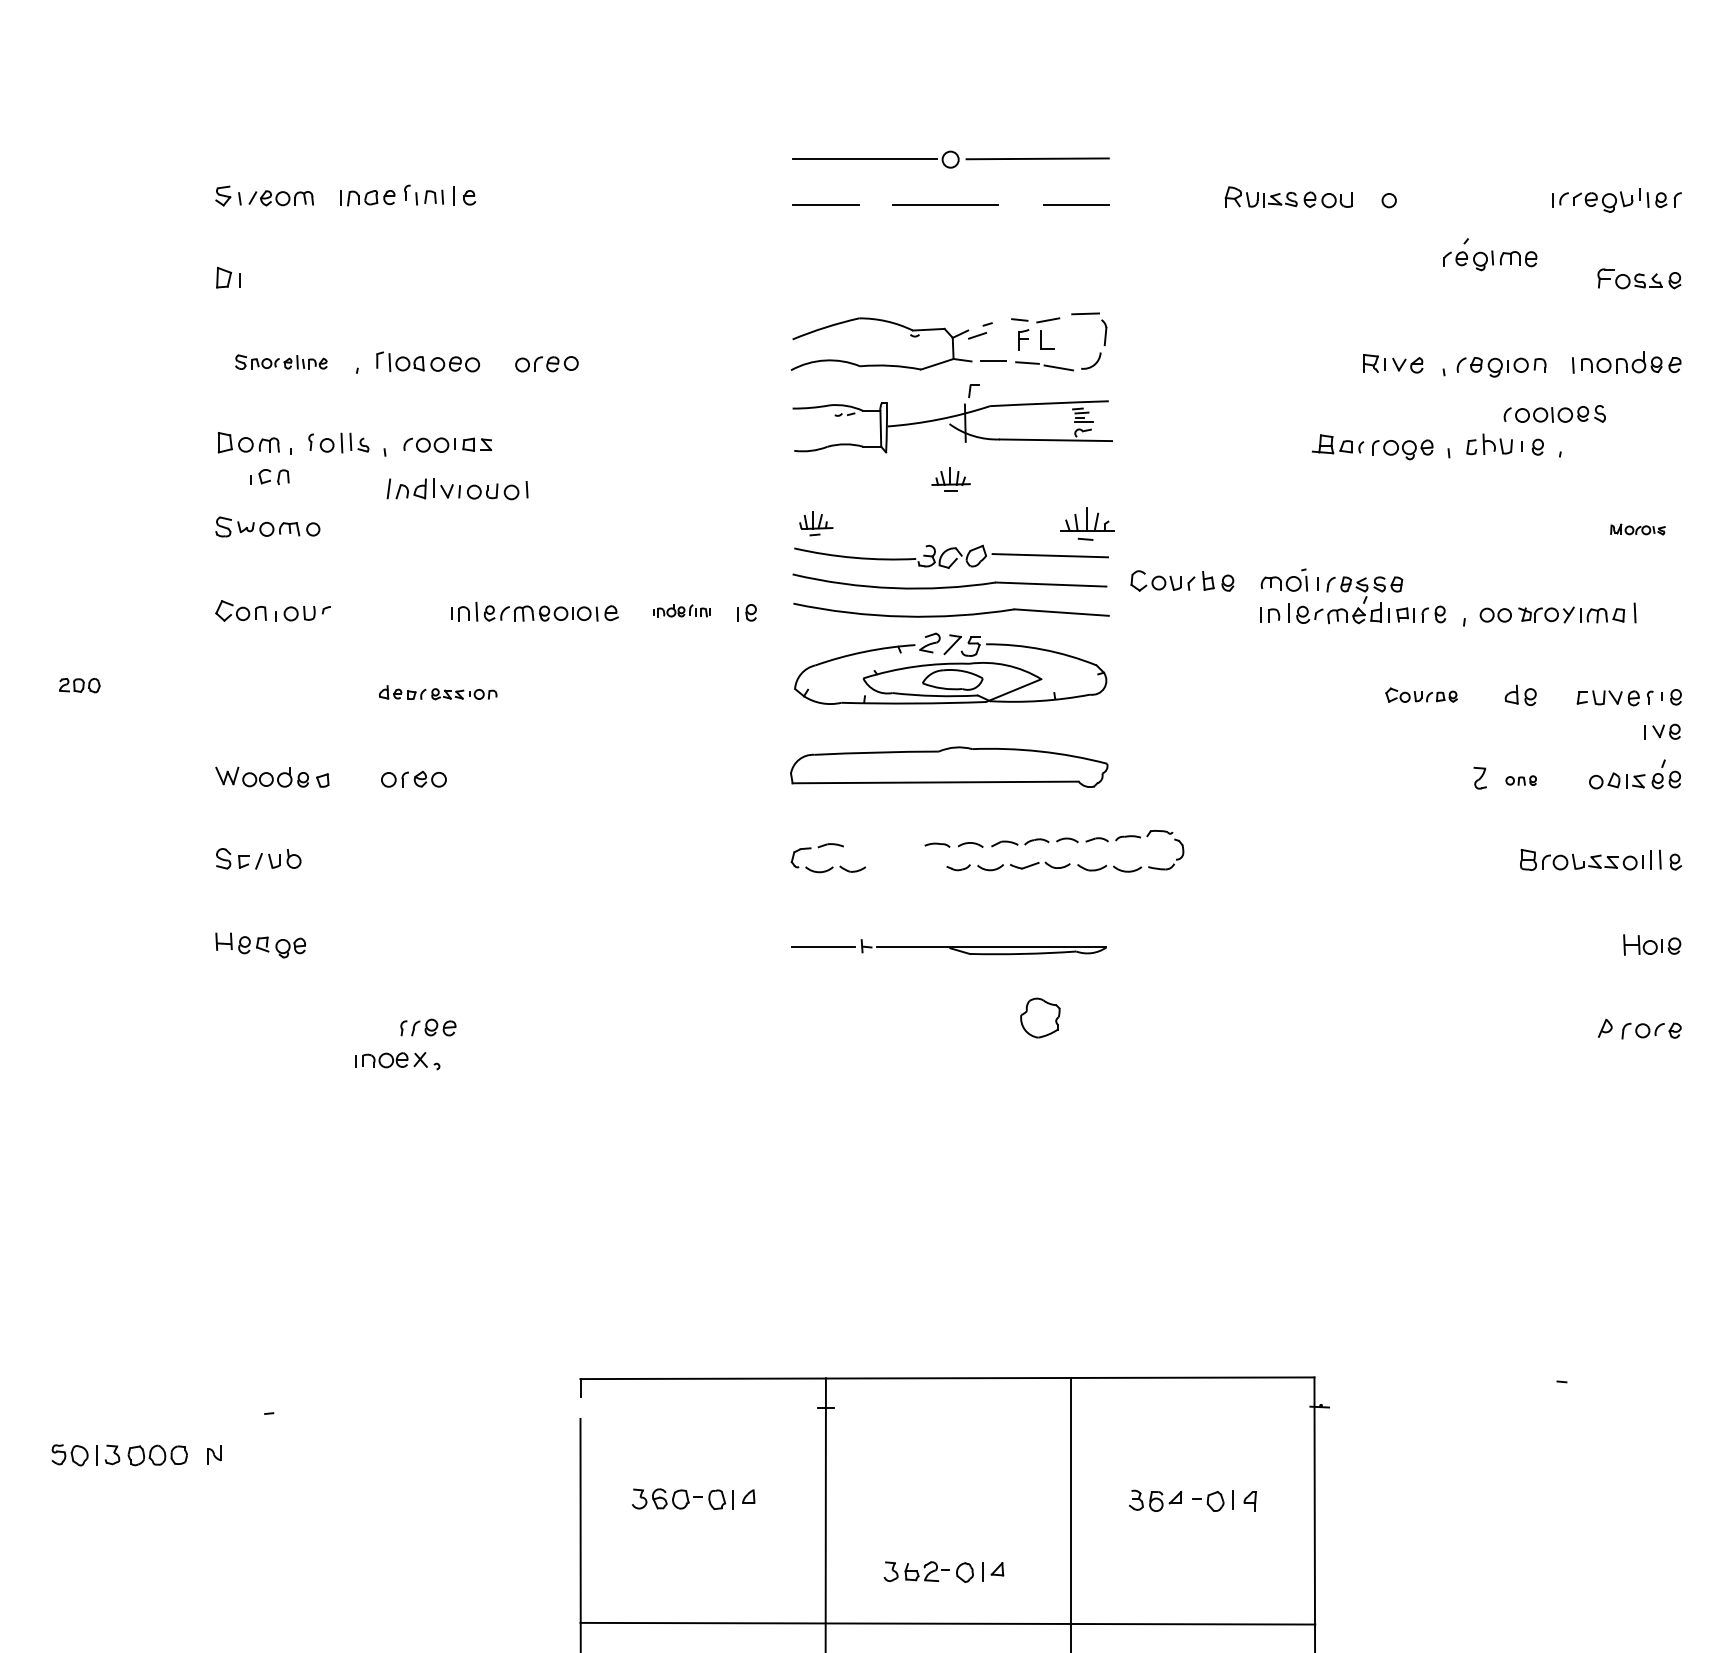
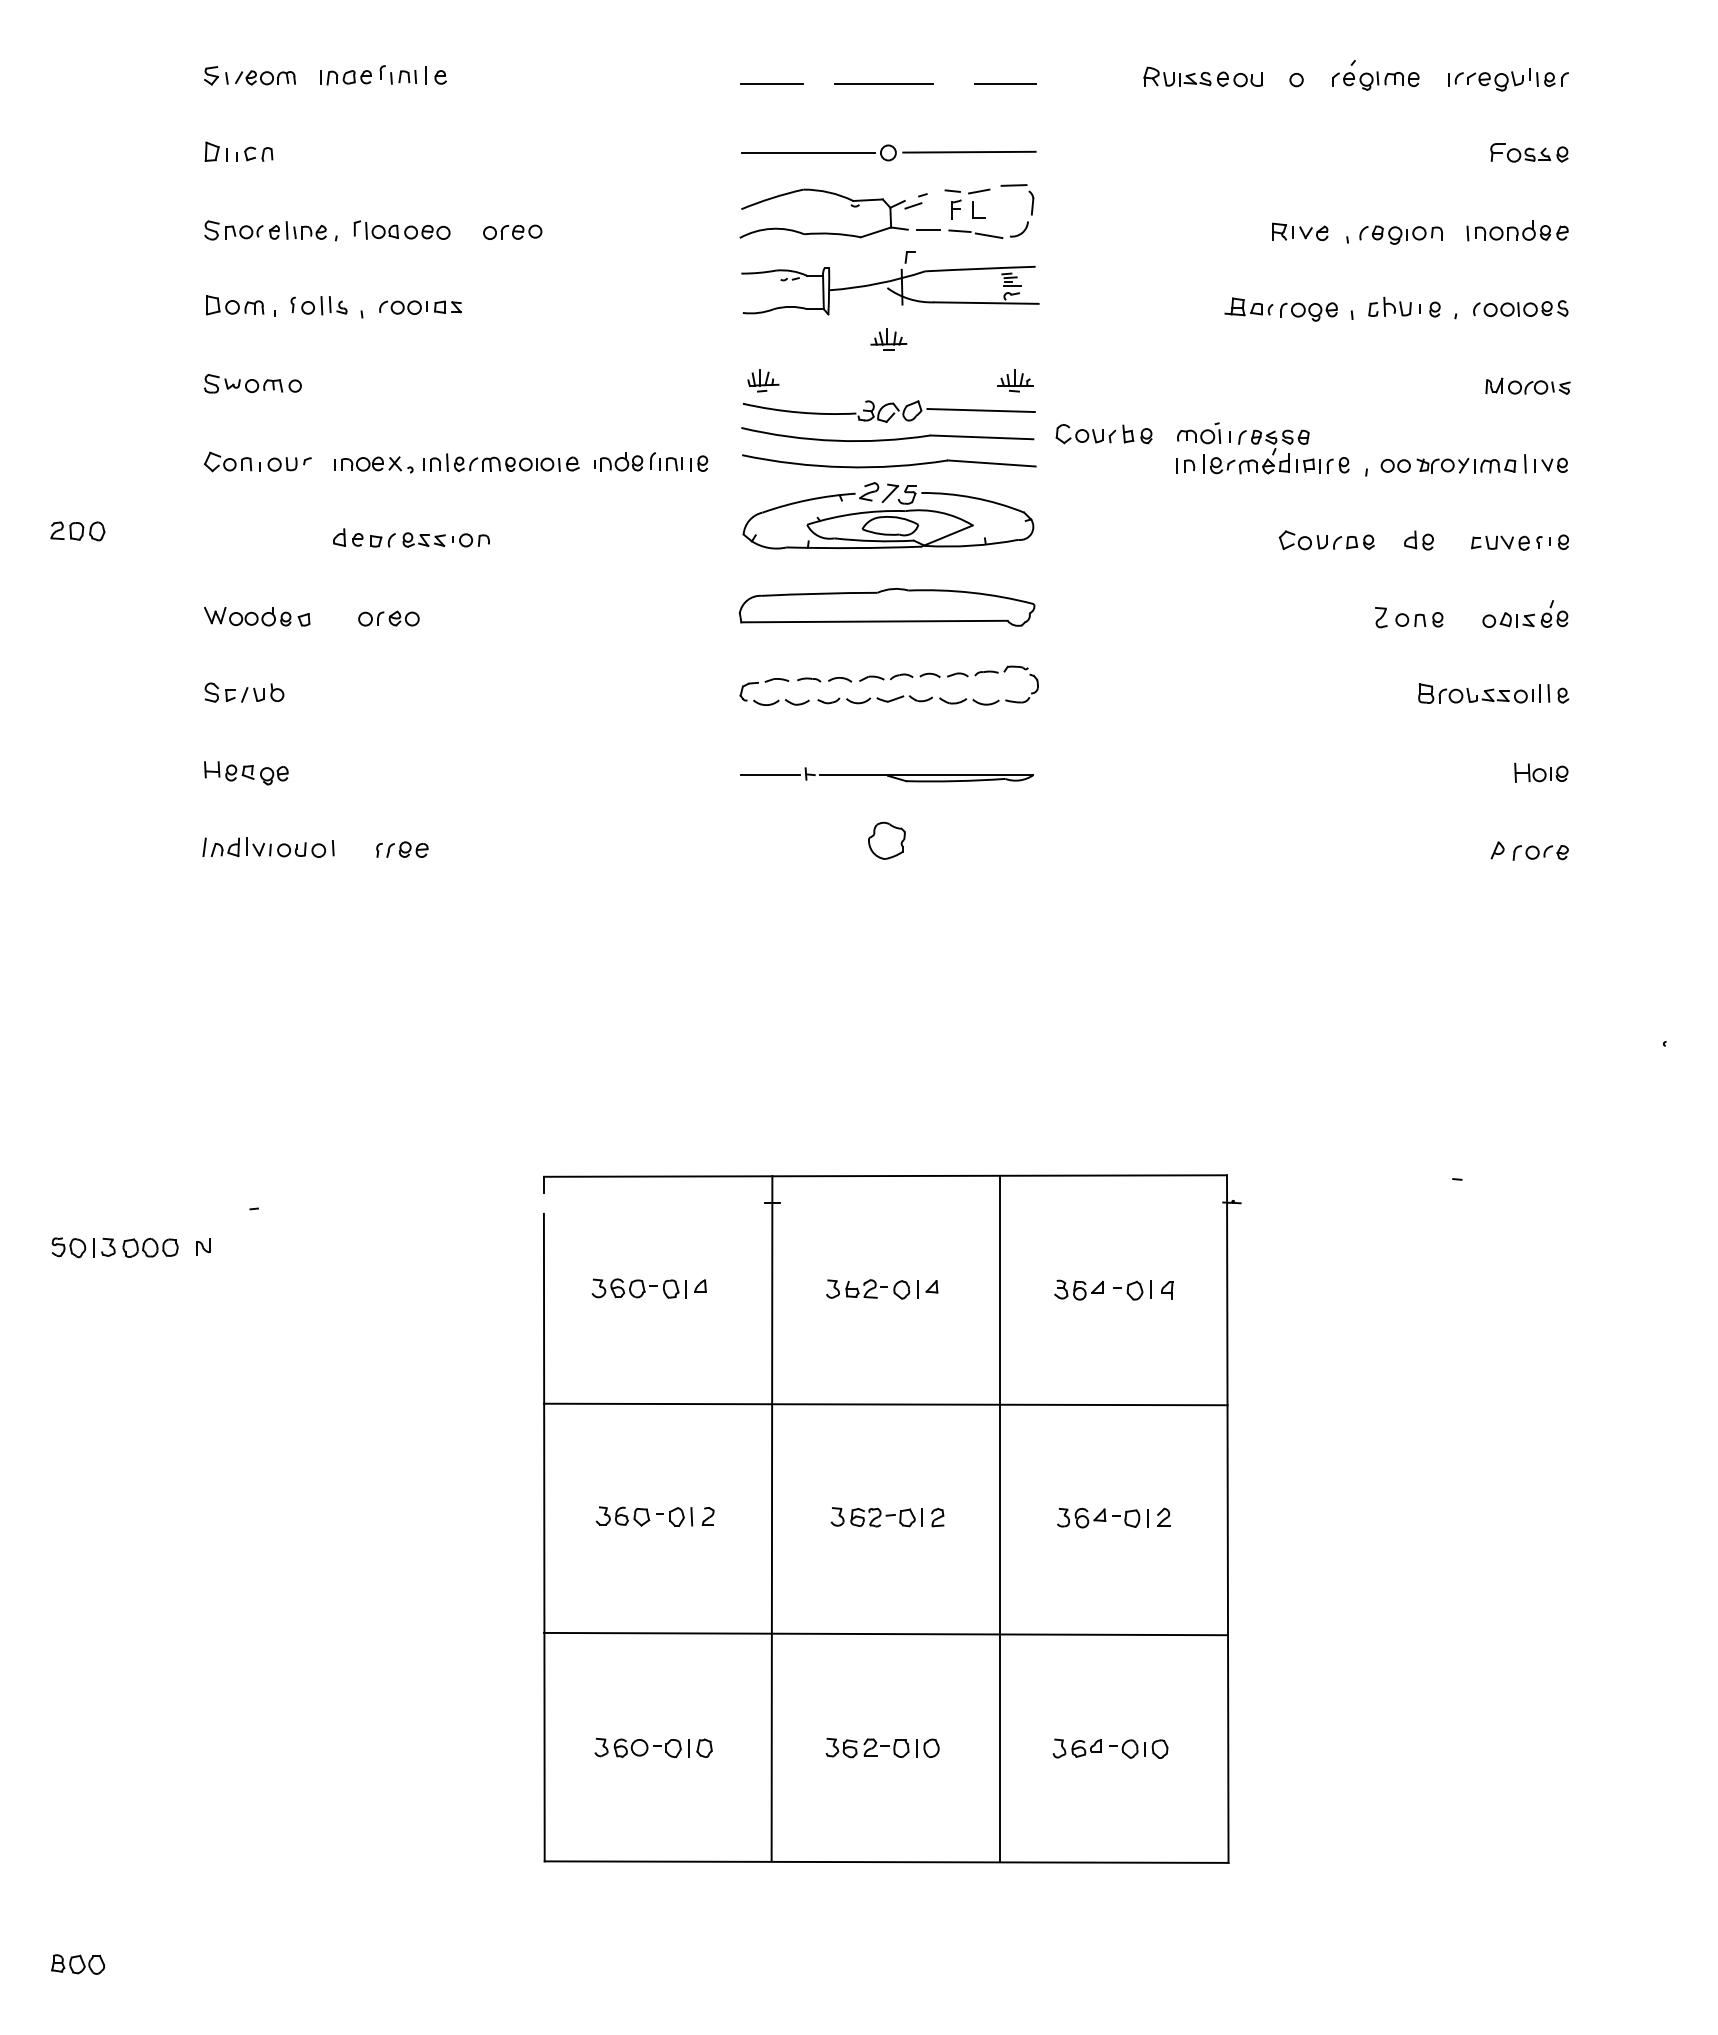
part: (950, 159) -> (888, 152), moved
part: (1490, 254) -> (1375, 75), moved
part: (281, 362) -> (265, 230), size x1.43
part: (1554, 413) -> (1520, 308), moved
part: (269, 476) -> (254, 153), moved
part: (457, 489) -> (268, 847), moved
part: (1087, 523) -> (1015, 380), size x0.71
part: (1637, 528) -> (1527, 385), size x1.67
part: (682, 610) -> (638, 461), size x1.67
part: (79, 685) -> (77, 531), size x1.43
part: (438, 692) -> (411, 537), size x1.43
part: (1421, 695) -> (1326, 540), size x1.43
part: (1662, 730) -> (1550, 464), moved
part: (1521, 780) -> (1419, 619), size x1.67
part: (1057, 842) -> (920, 677), moved
part: (1039, 1017) -> (886, 840), moved
part: (397, 1060) -> (373, 464), moved
part: (944, 1572) -> (882, 1289), moved

